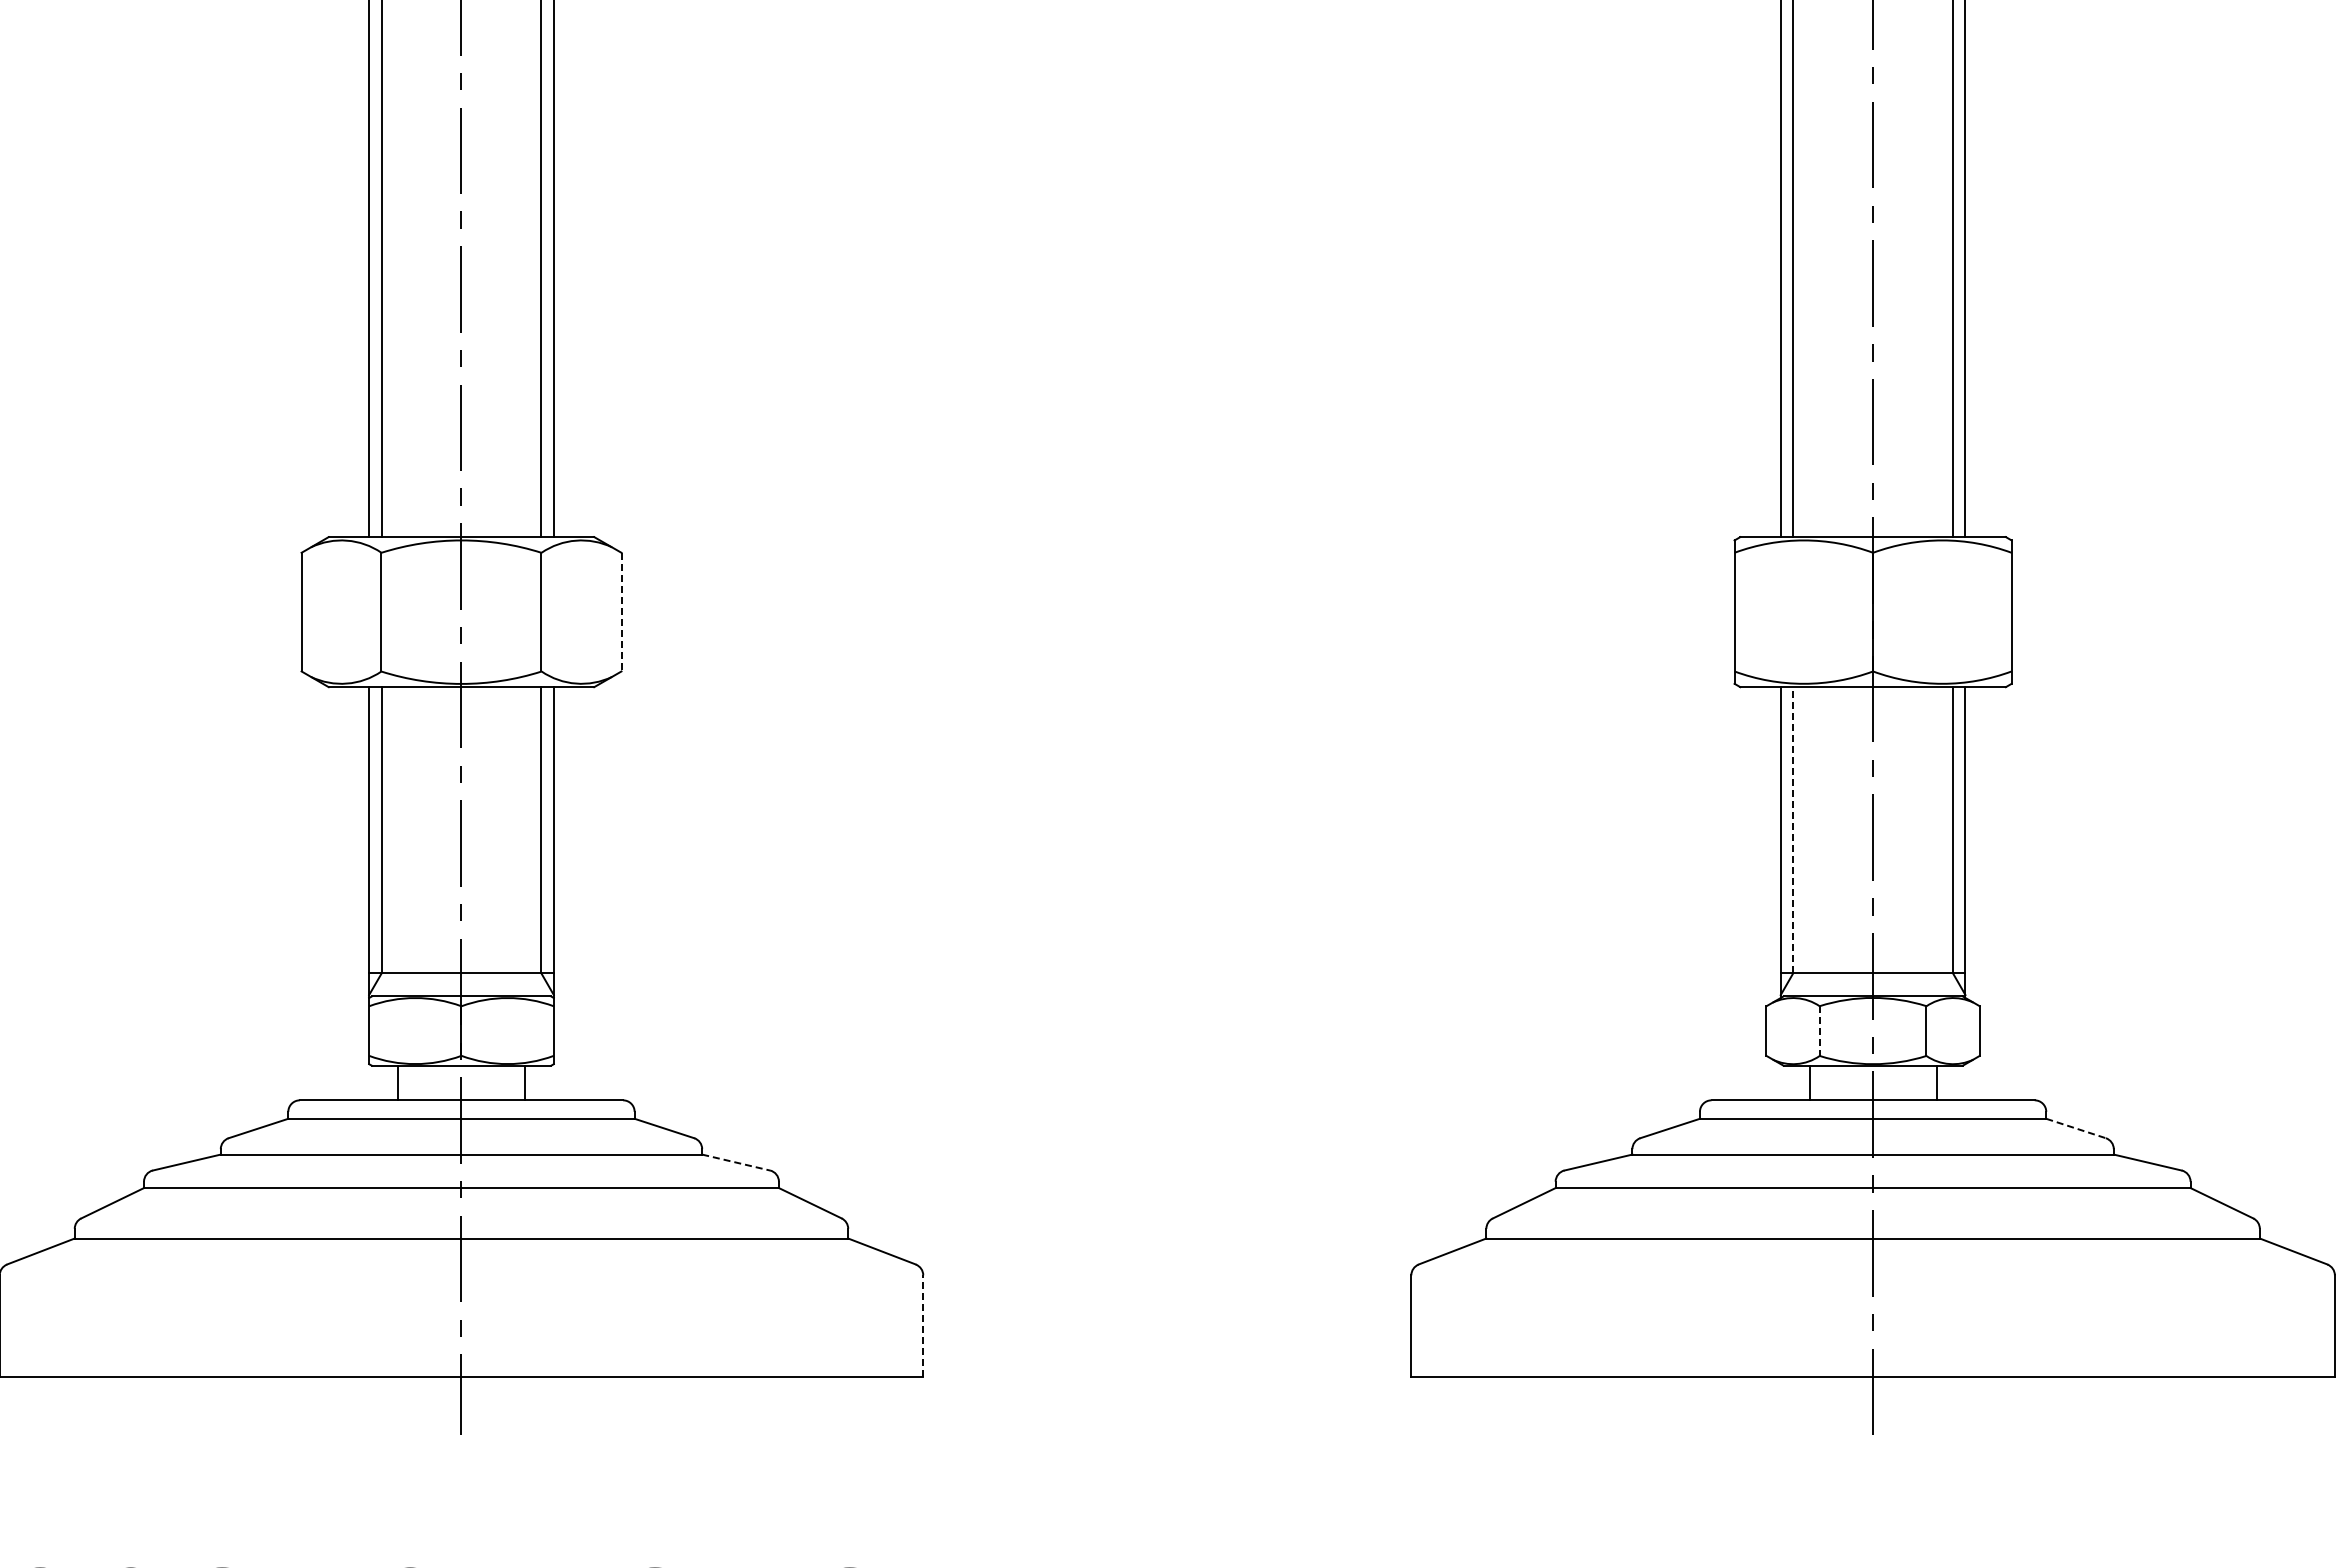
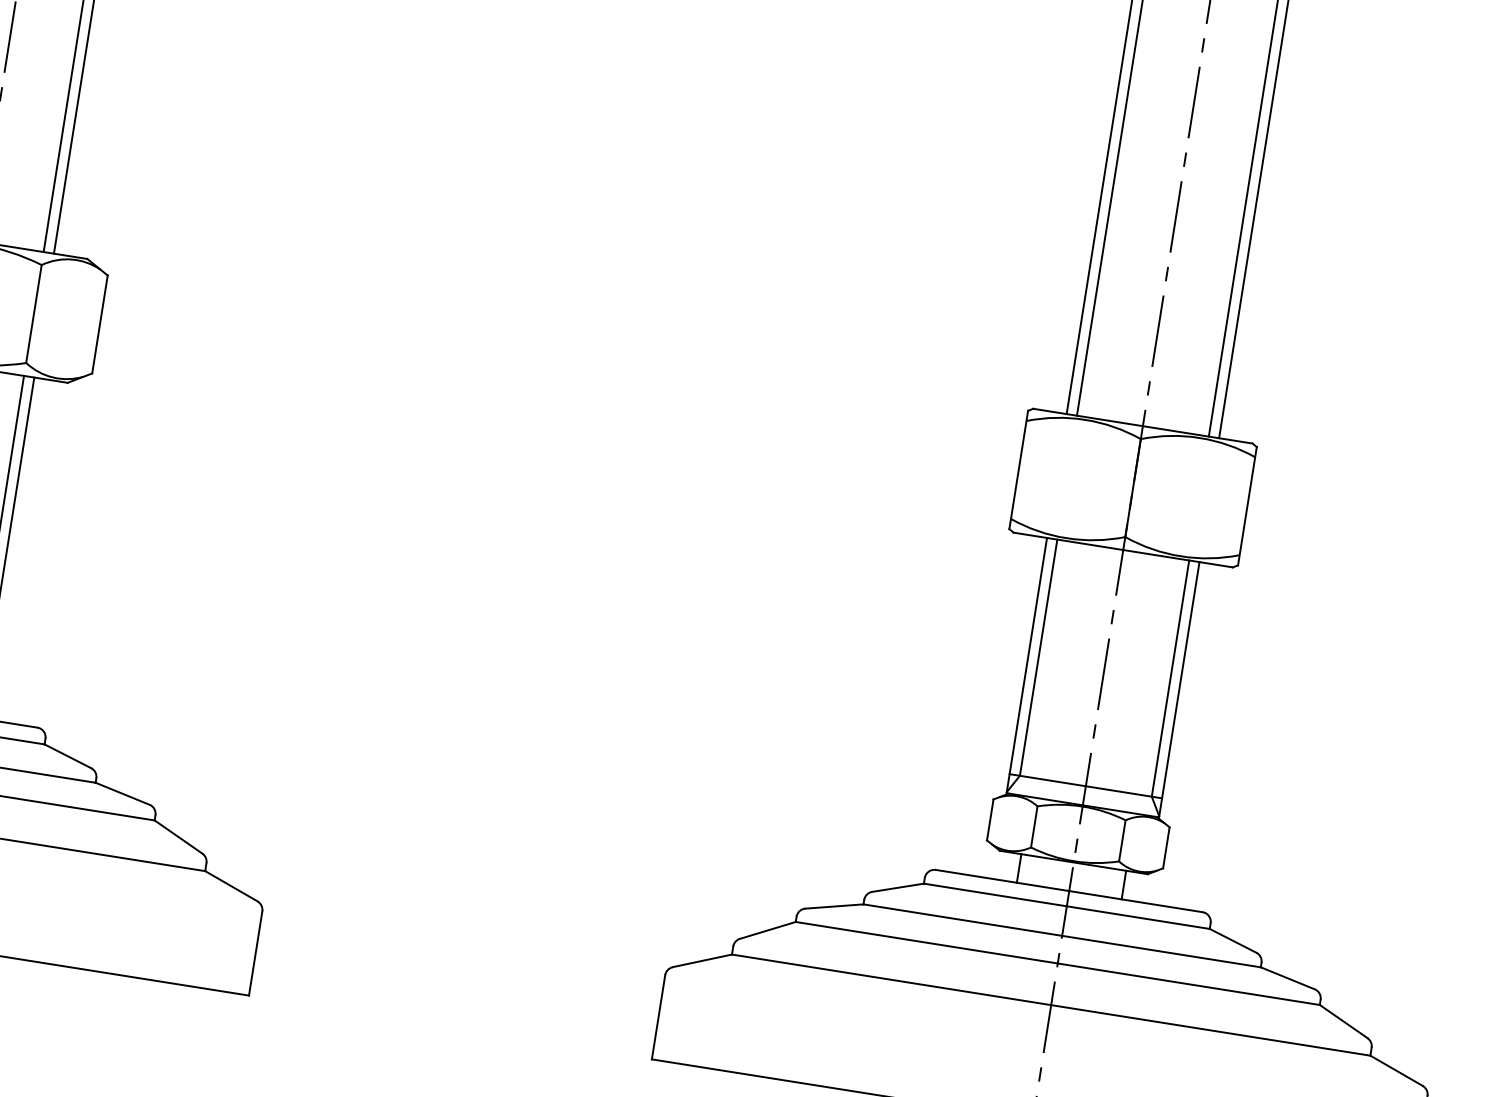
line: (621, 612) -> (99, 324), dashed -> solid
line: (1793, 829) -> (1038, 657), dashed -> solid
line: (1819, 1031) -> (1034, 827), dashed -> solid
line: (2076, 1128) -> (1233, 940), dashed -> solid
line: (736, 1162) -> (122, 793), dashed -> solid
line: (923, 1325) -> (256, 952), dashed -> solid

